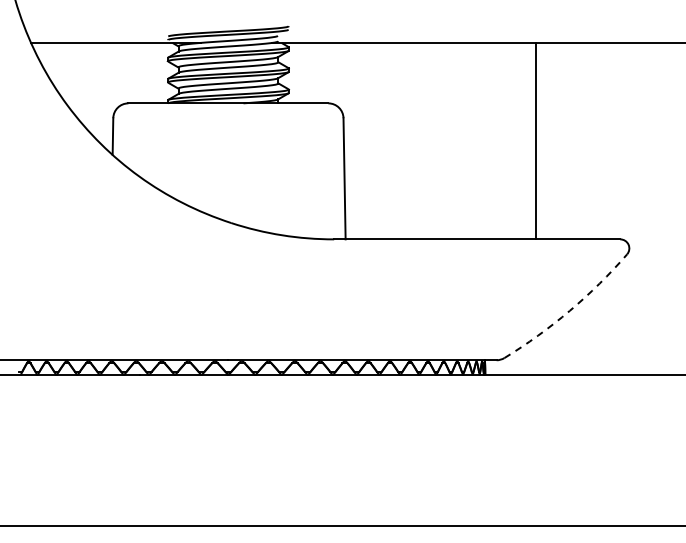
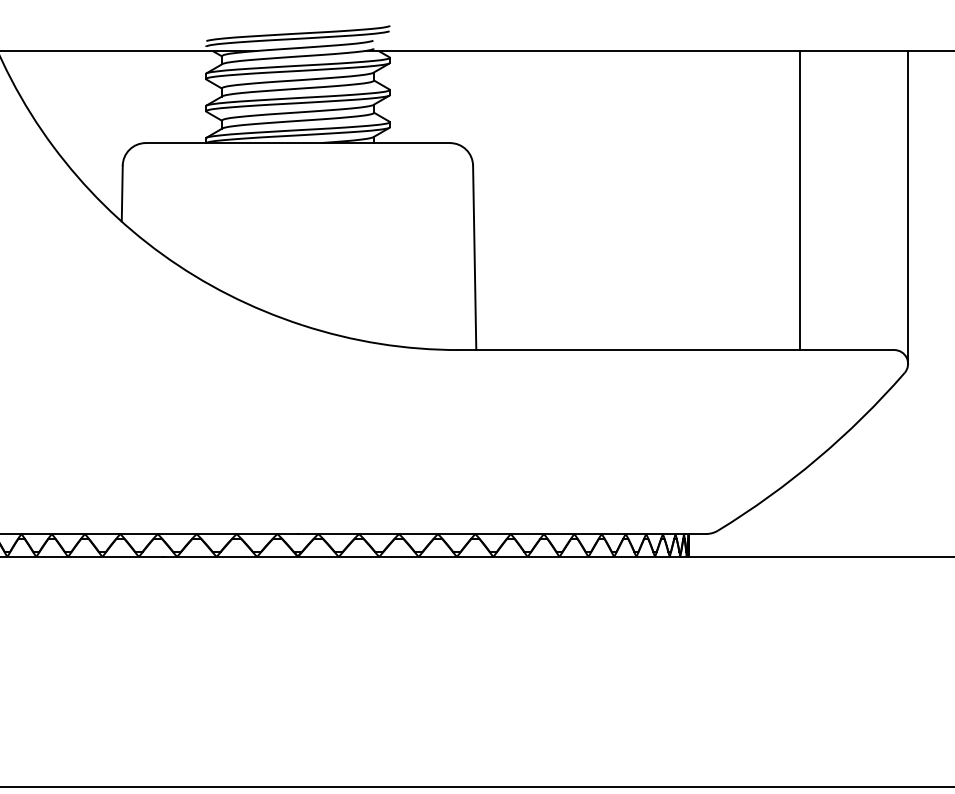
line: (536, 140) -> (800, 199), moved
line: (629, 145) -> (908, 207), added
arc: (569, 310) -> (816, 458), dashed -> solid

